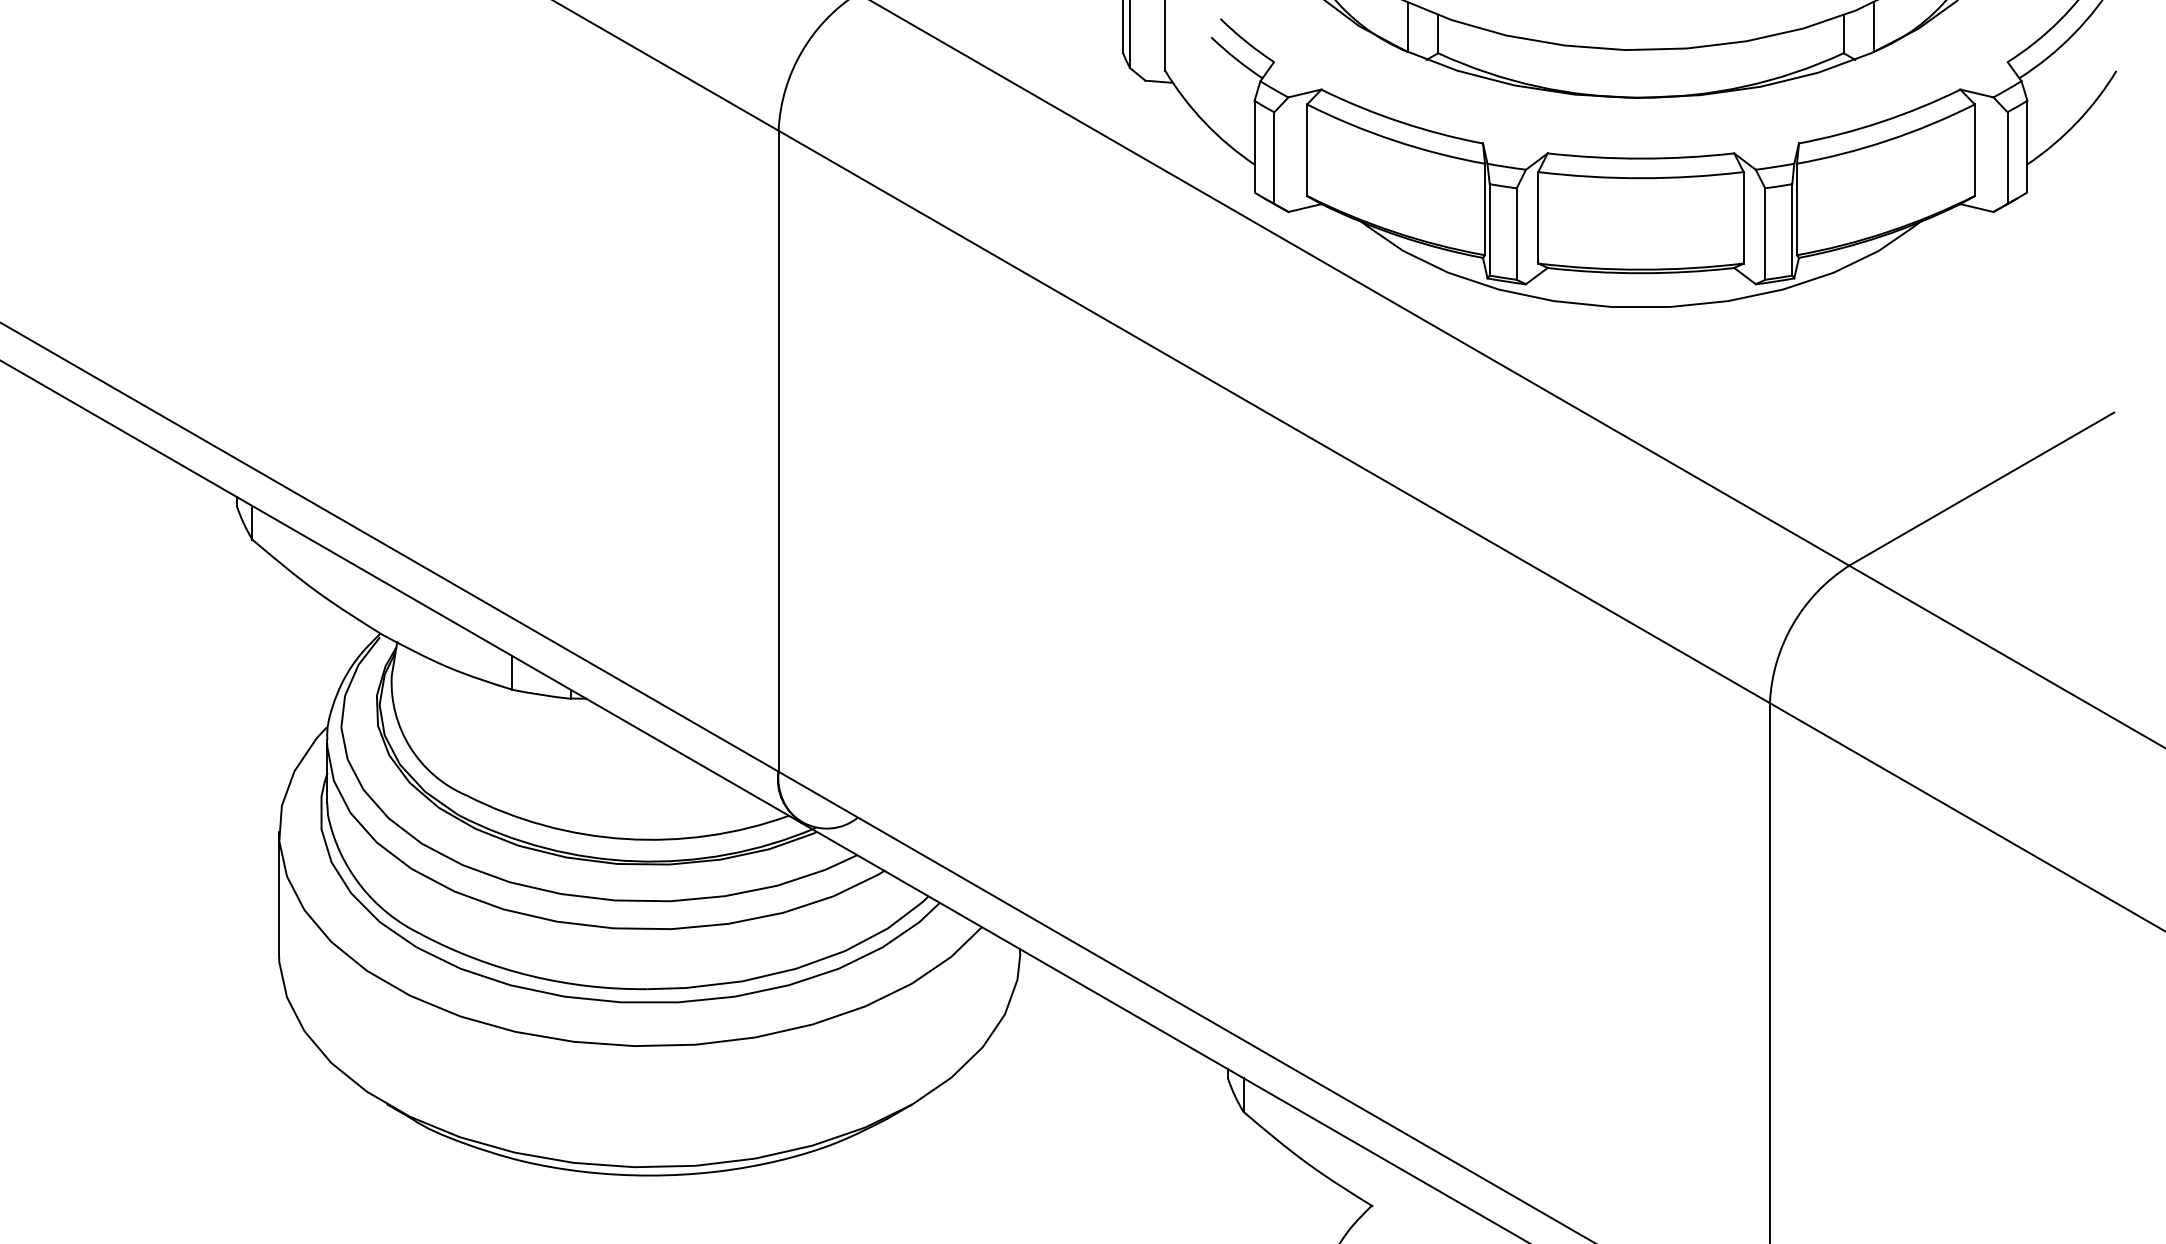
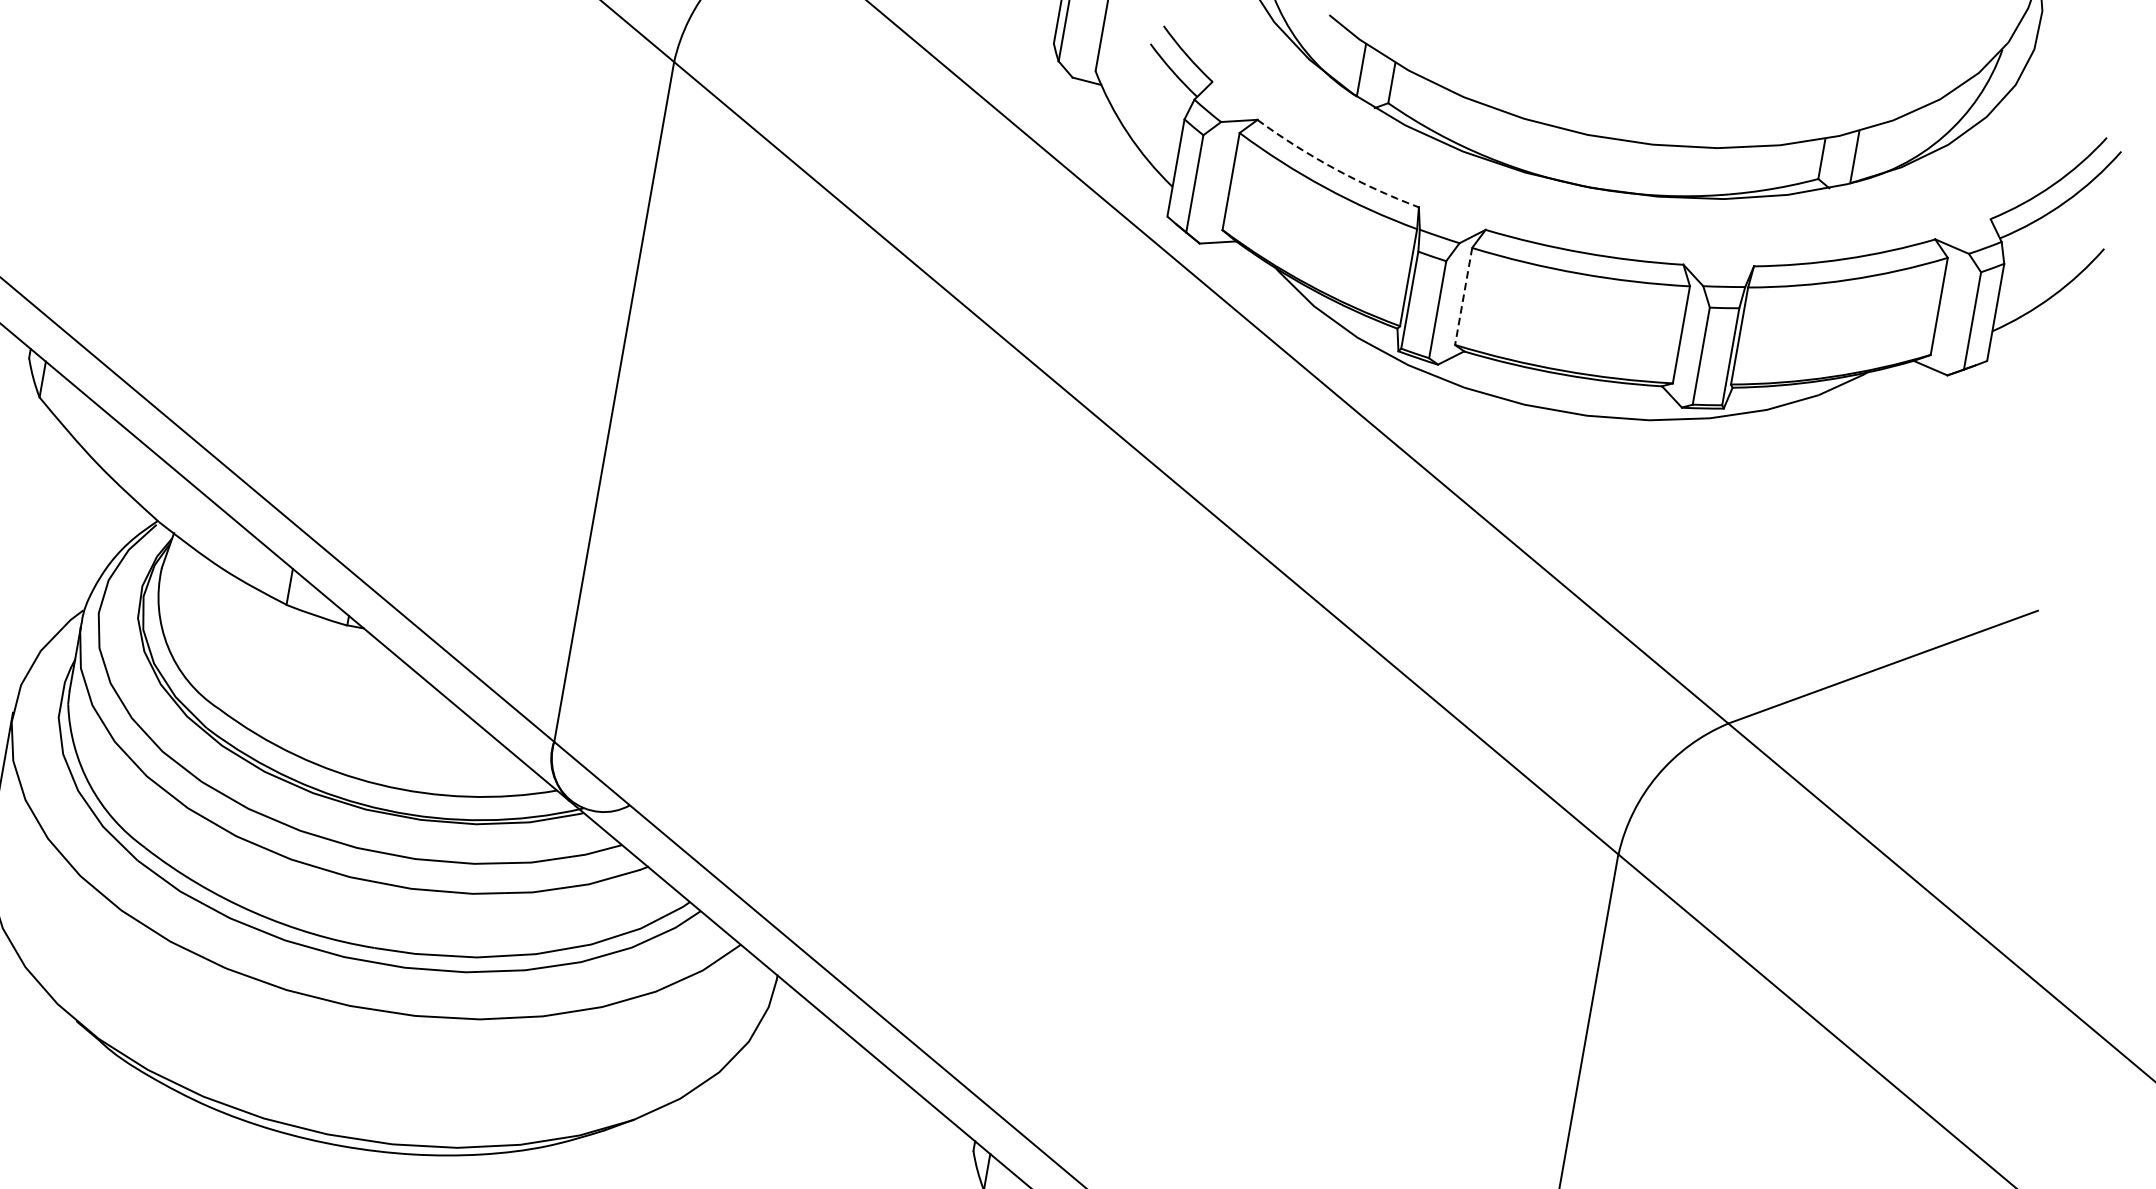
arc: (1400, 122) -> (1335, 169), solid -> dashed
line: (1538, 217) -> (1463, 296), solid -> dashed

